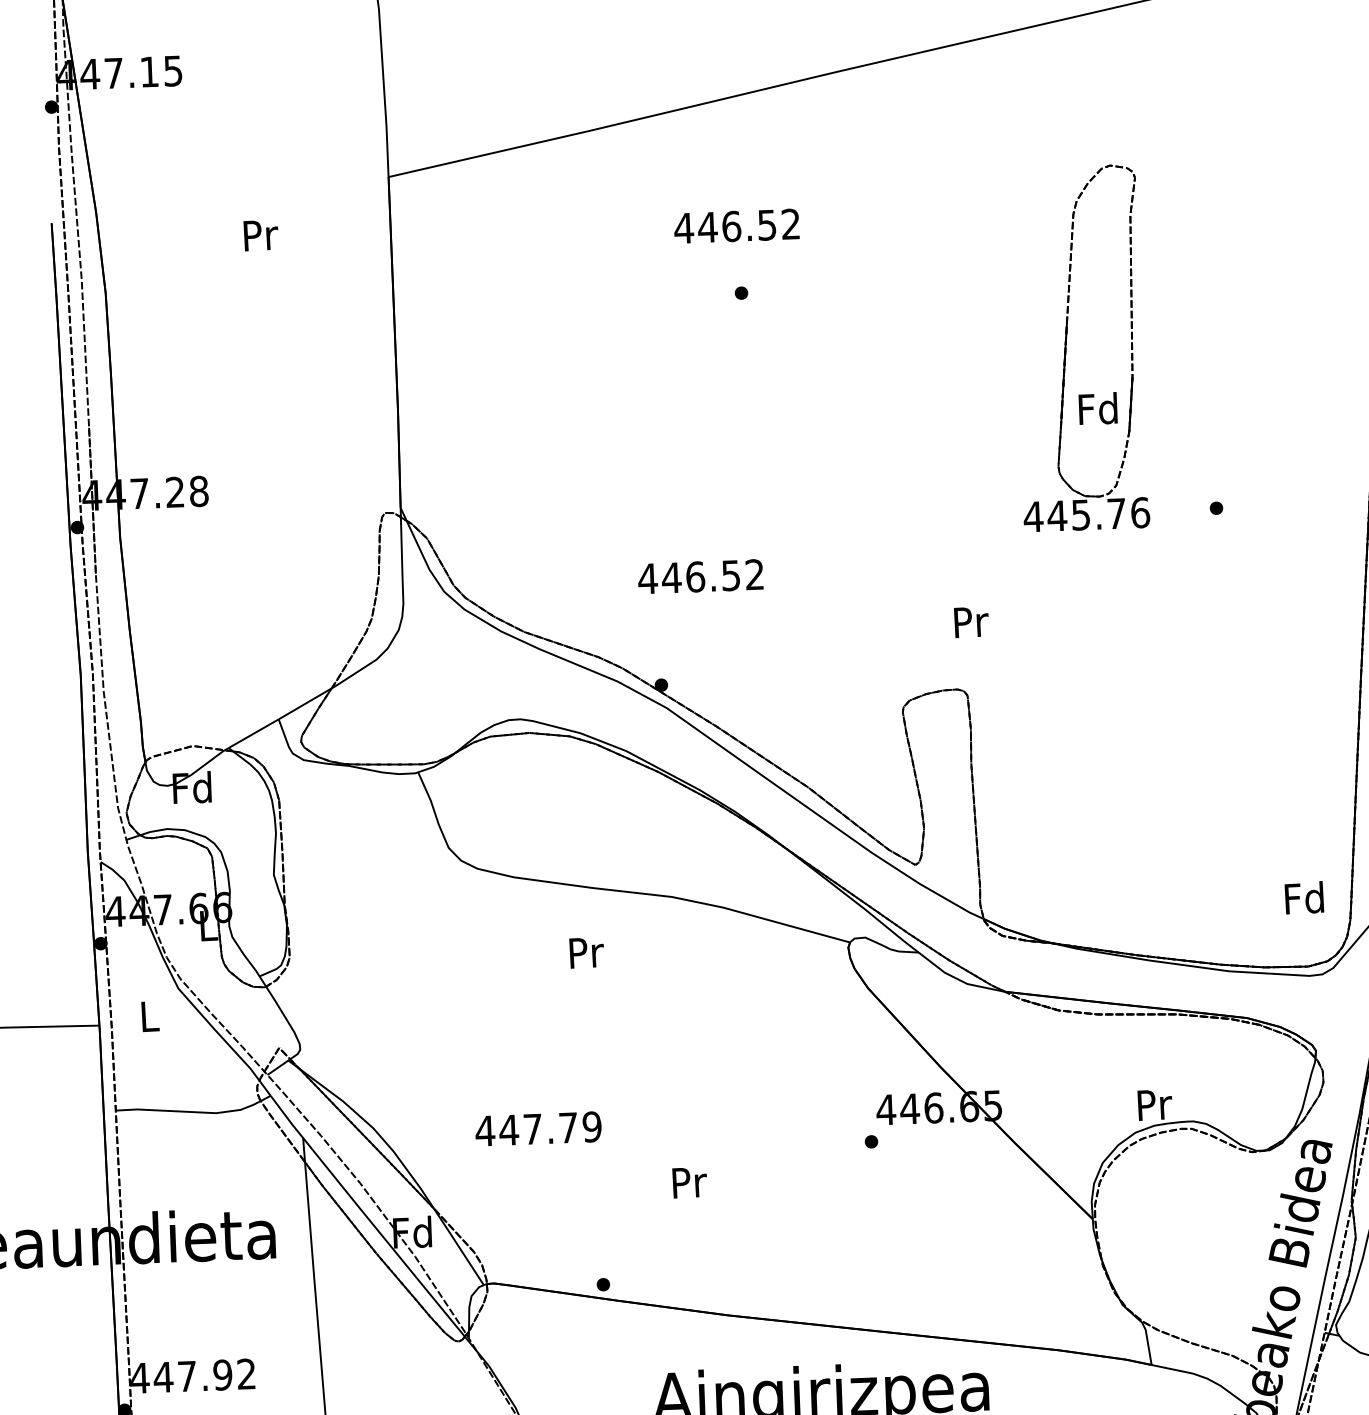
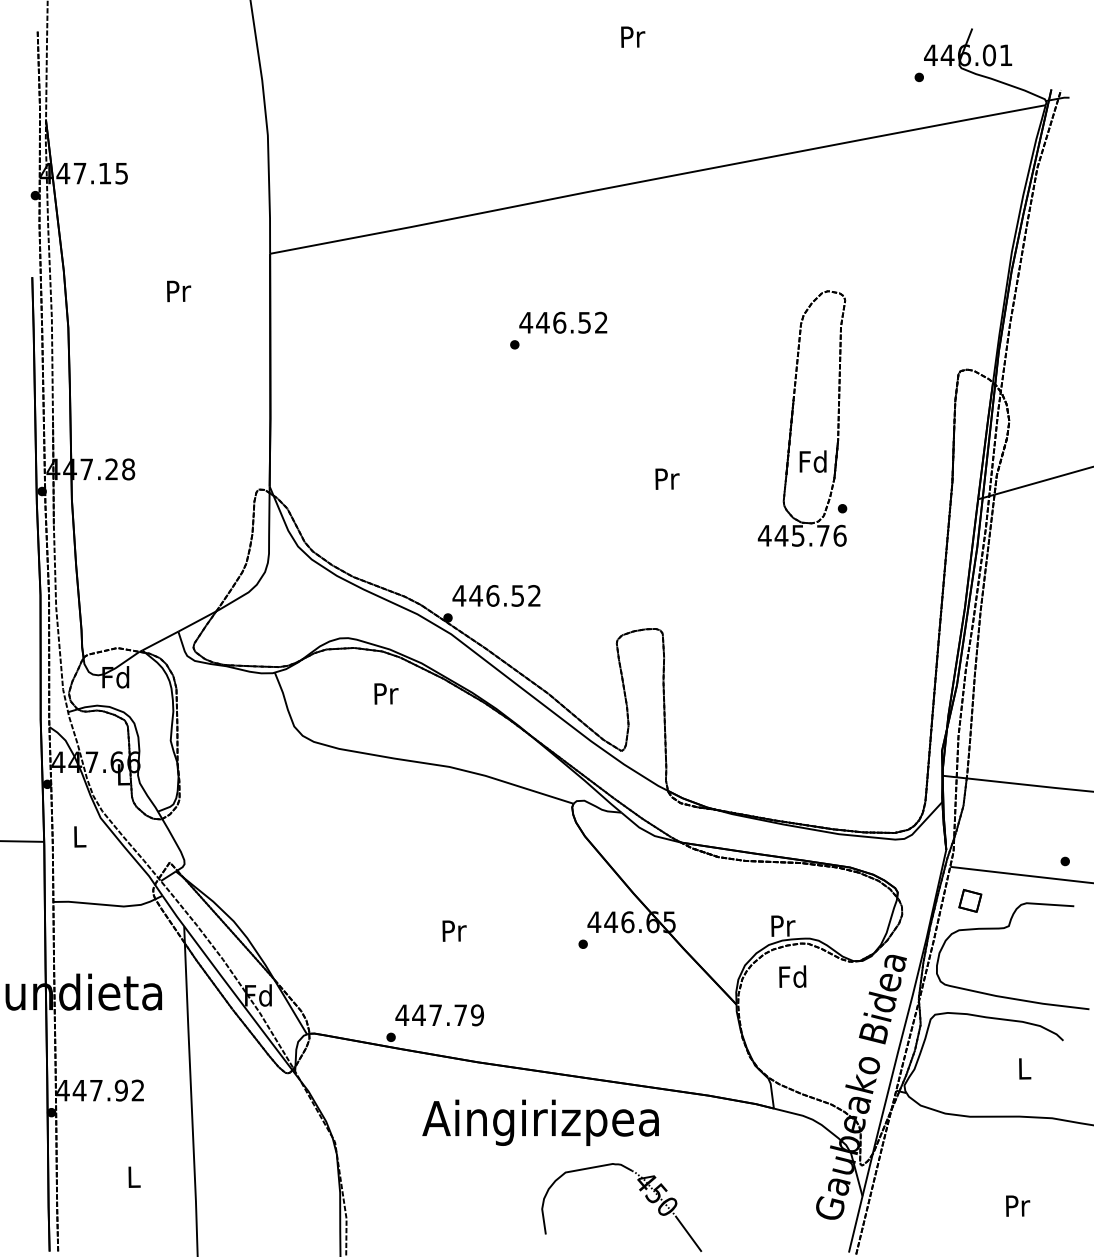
text: (737, 225) -> (563, 322), moved
part: (1067, 344) -> (793, 415), moved
text: (700, 576) -> (496, 595), moved
text: (971, 621) -> (667, 478), moved
text: (1303, 897) -> (792, 976), moved
text: (586, 952) -> (386, 693), moved
text: (538, 1129) -> (439, 1015), moved
text: (689, 1181) -> (454, 930), moved

